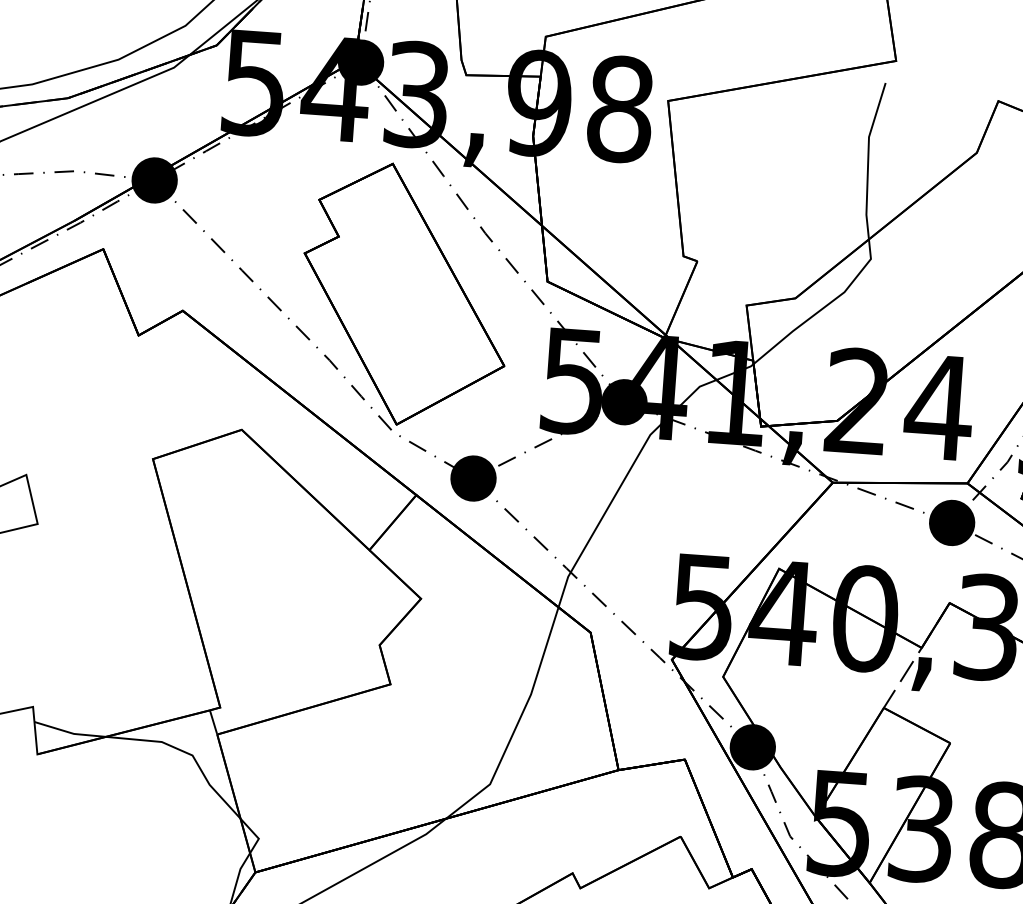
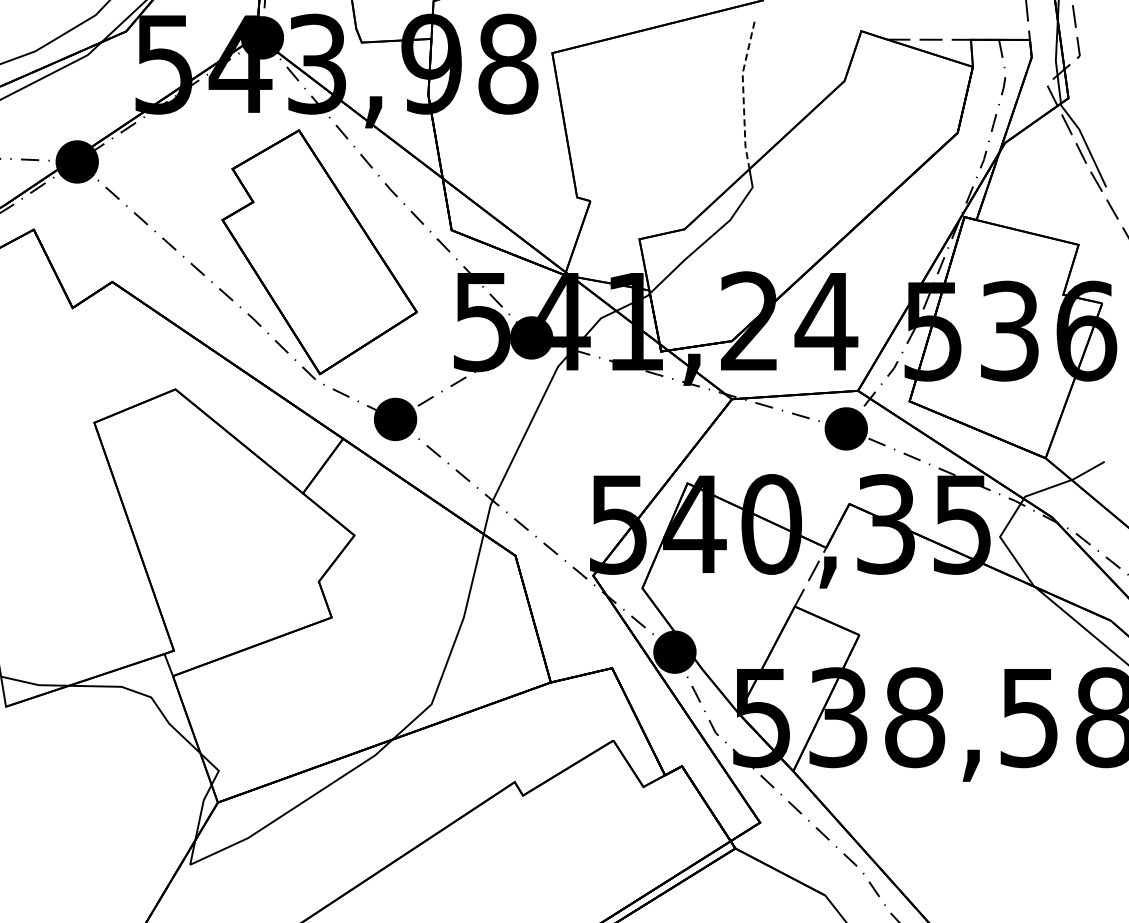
line: (868, 160) -> (743, 95), solid -> dashed

